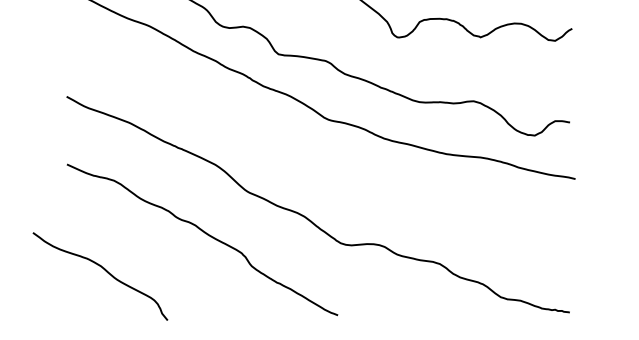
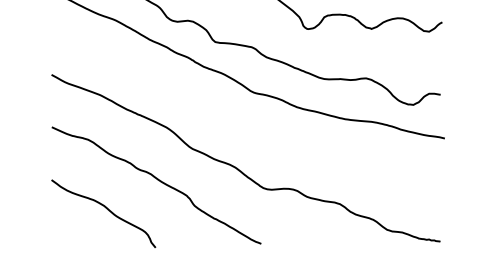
curve: (104, 270) -> (106, 209), moved

